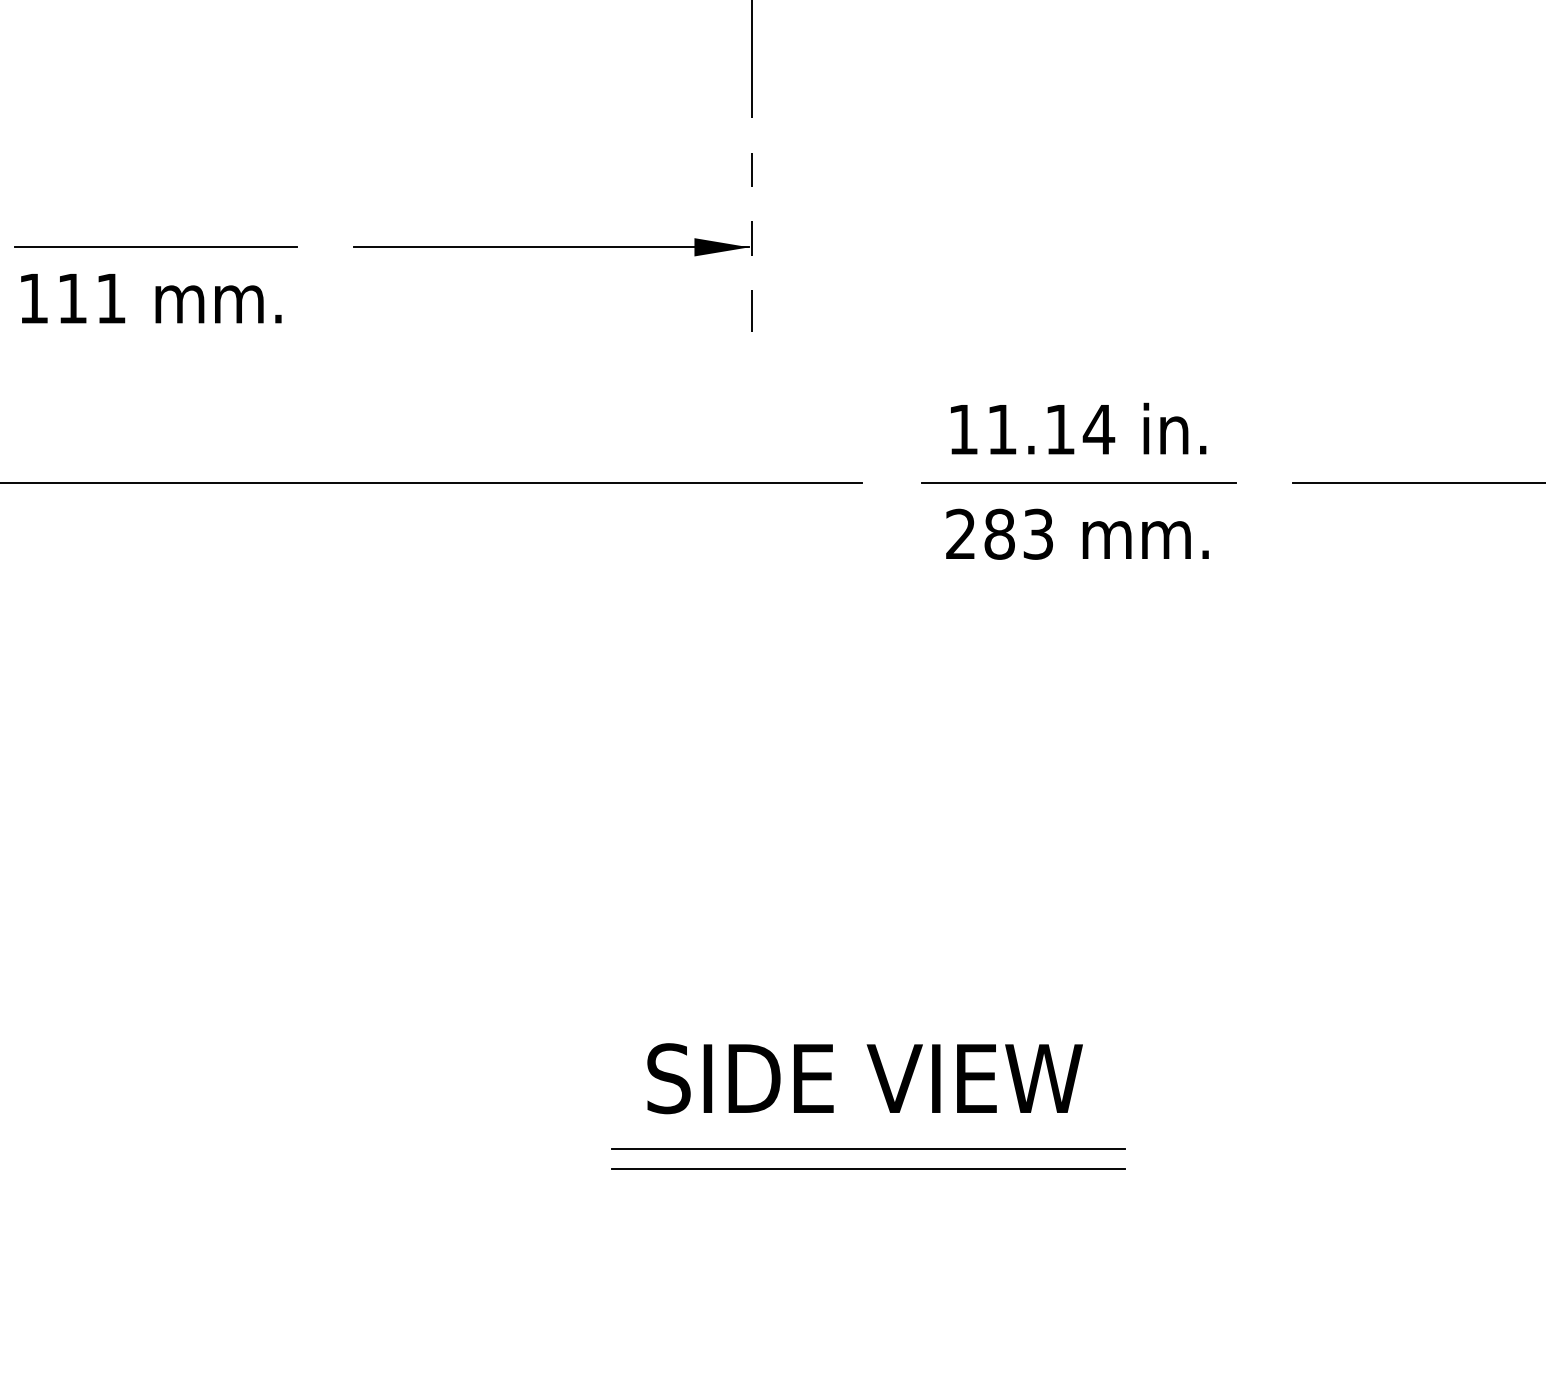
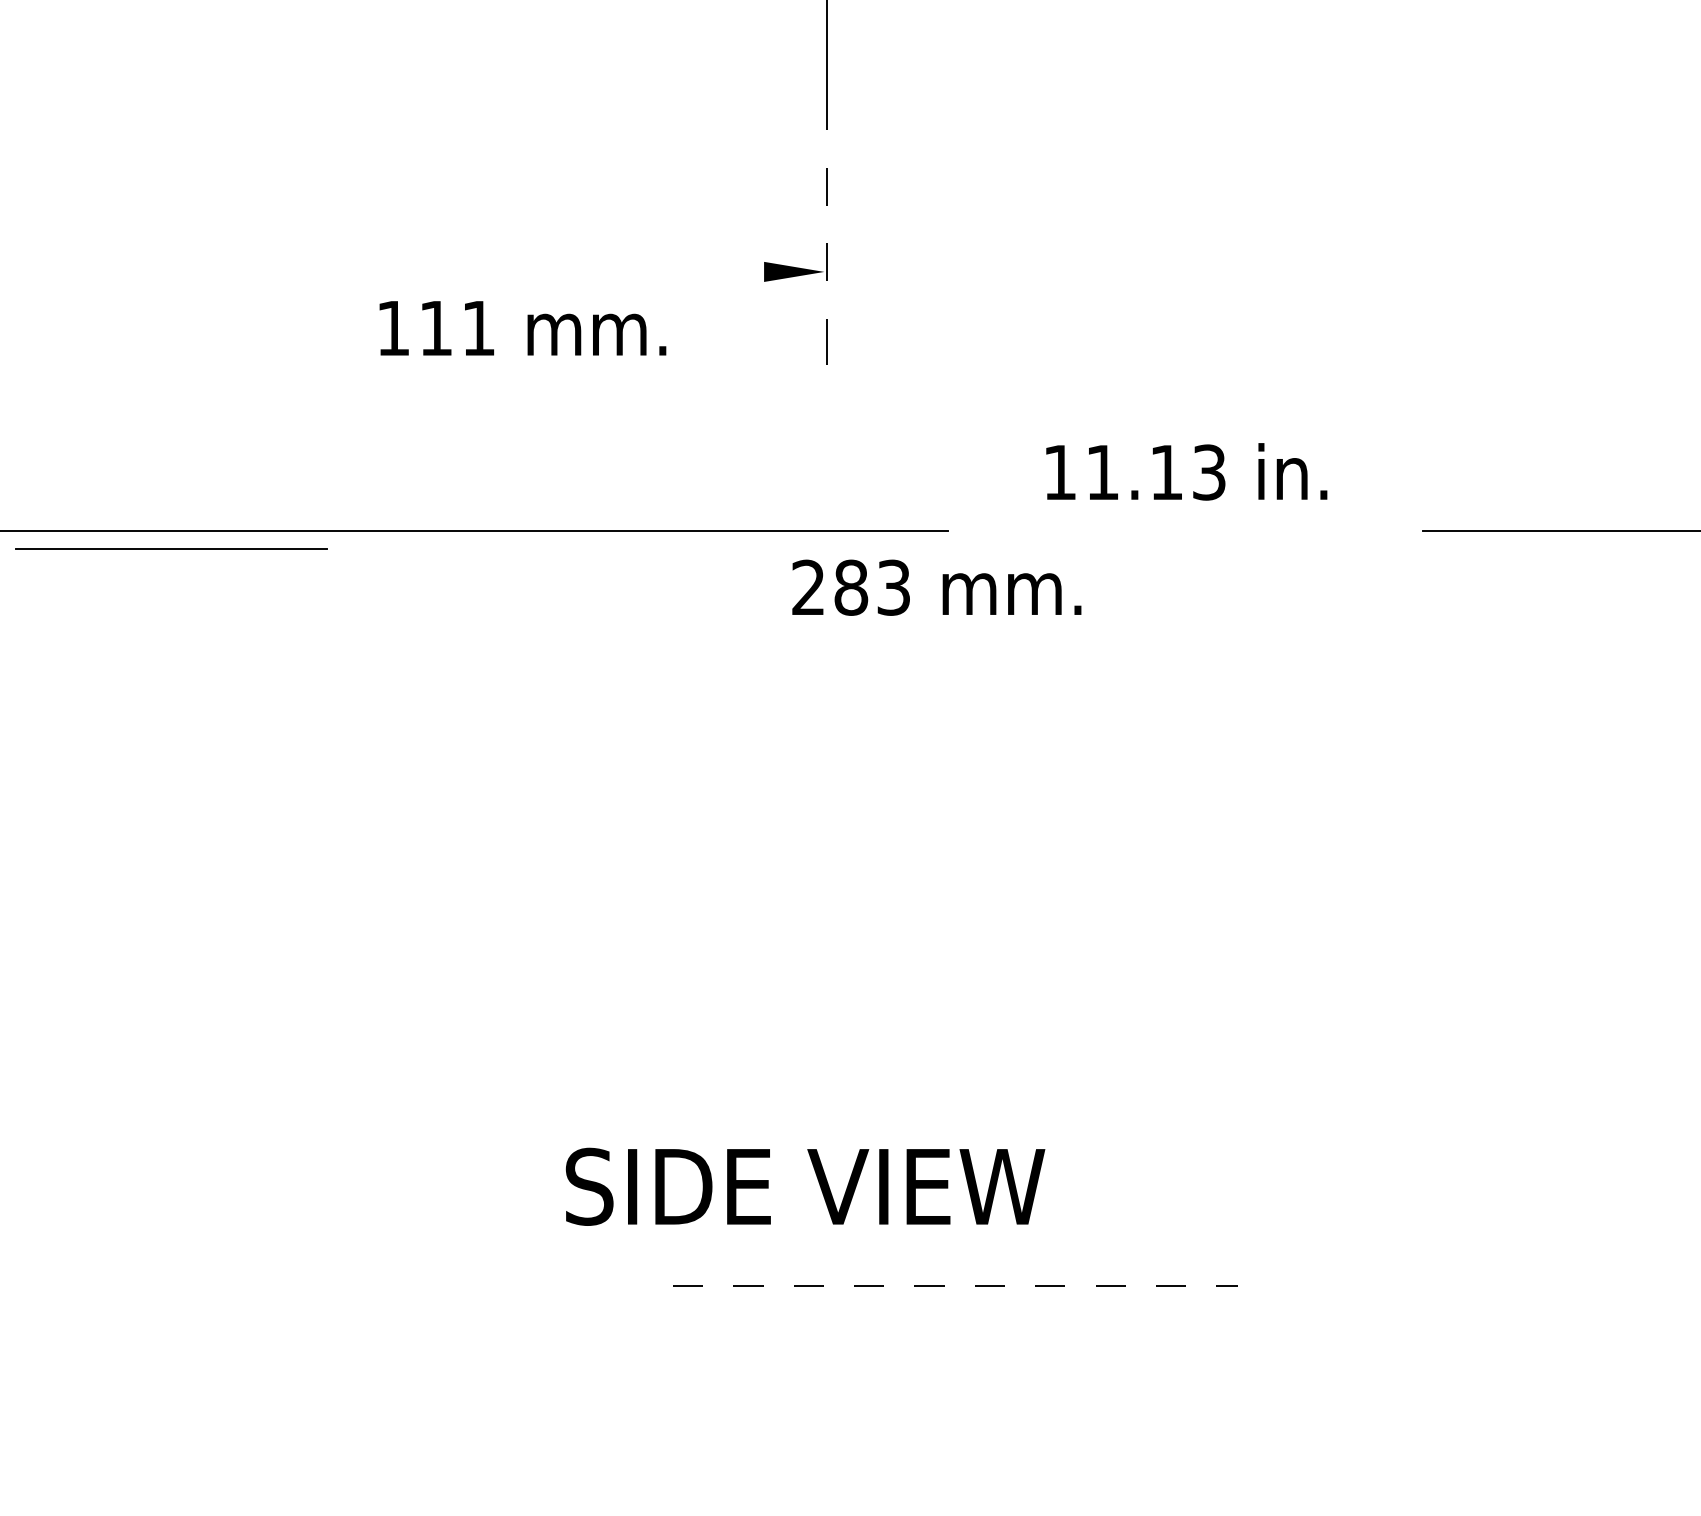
line: (155, 246) -> (170, 548), moved
line: (551, 247) -> (606, 272), removed
text: (151, 298) -> (523, 328), moved
text: (1098, 429) -> (1208, 472), 11.14 -> 11.13
line: (1078, 483) -> (1186, 531), removed
text: (1077, 533) -> (936, 586), moved
text: (864, 1078) -> (804, 1186), moved
line: (868, 1149) -> (955, 1264), removed
line: (868, 1168) -> (955, 1285), solid -> dashed

